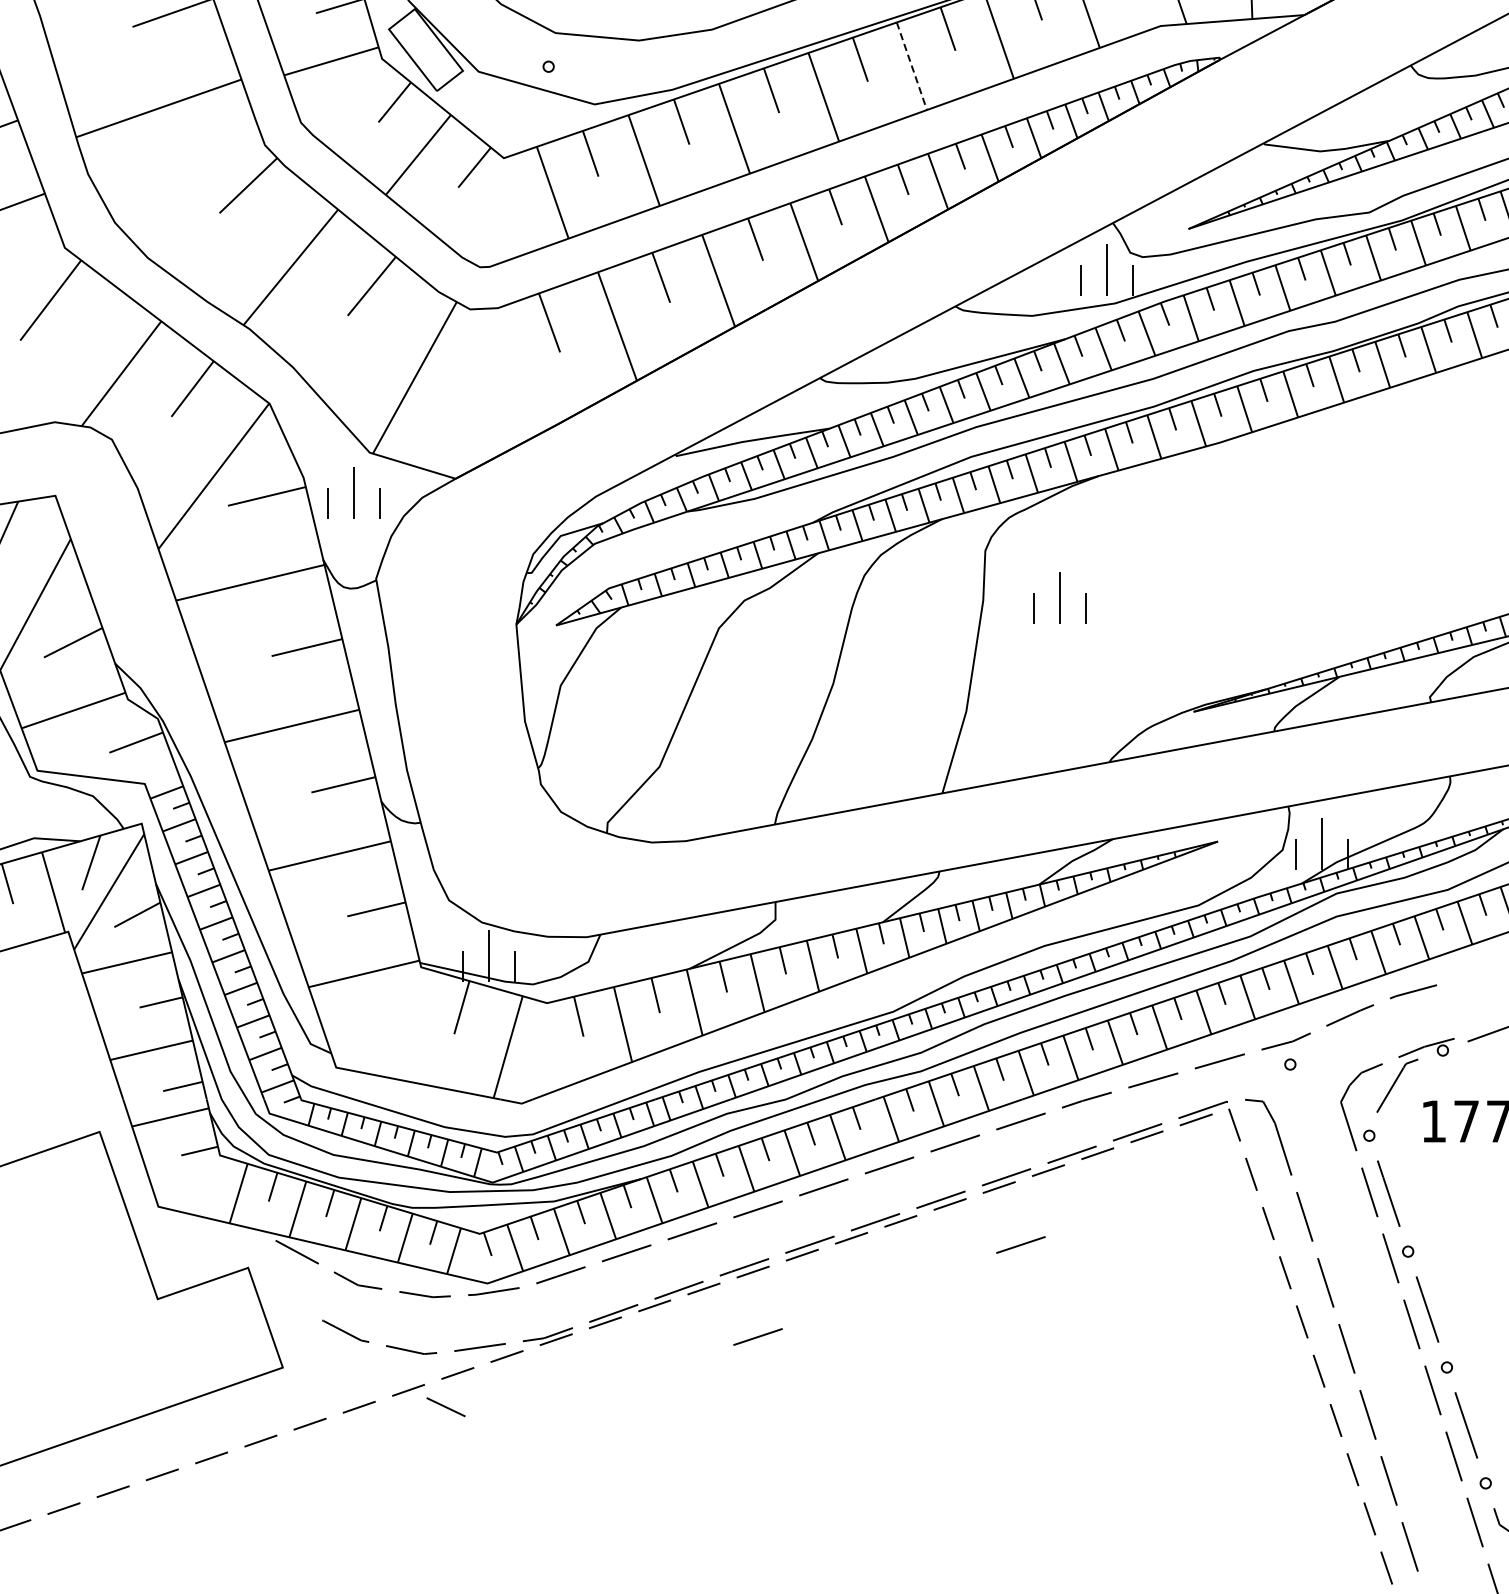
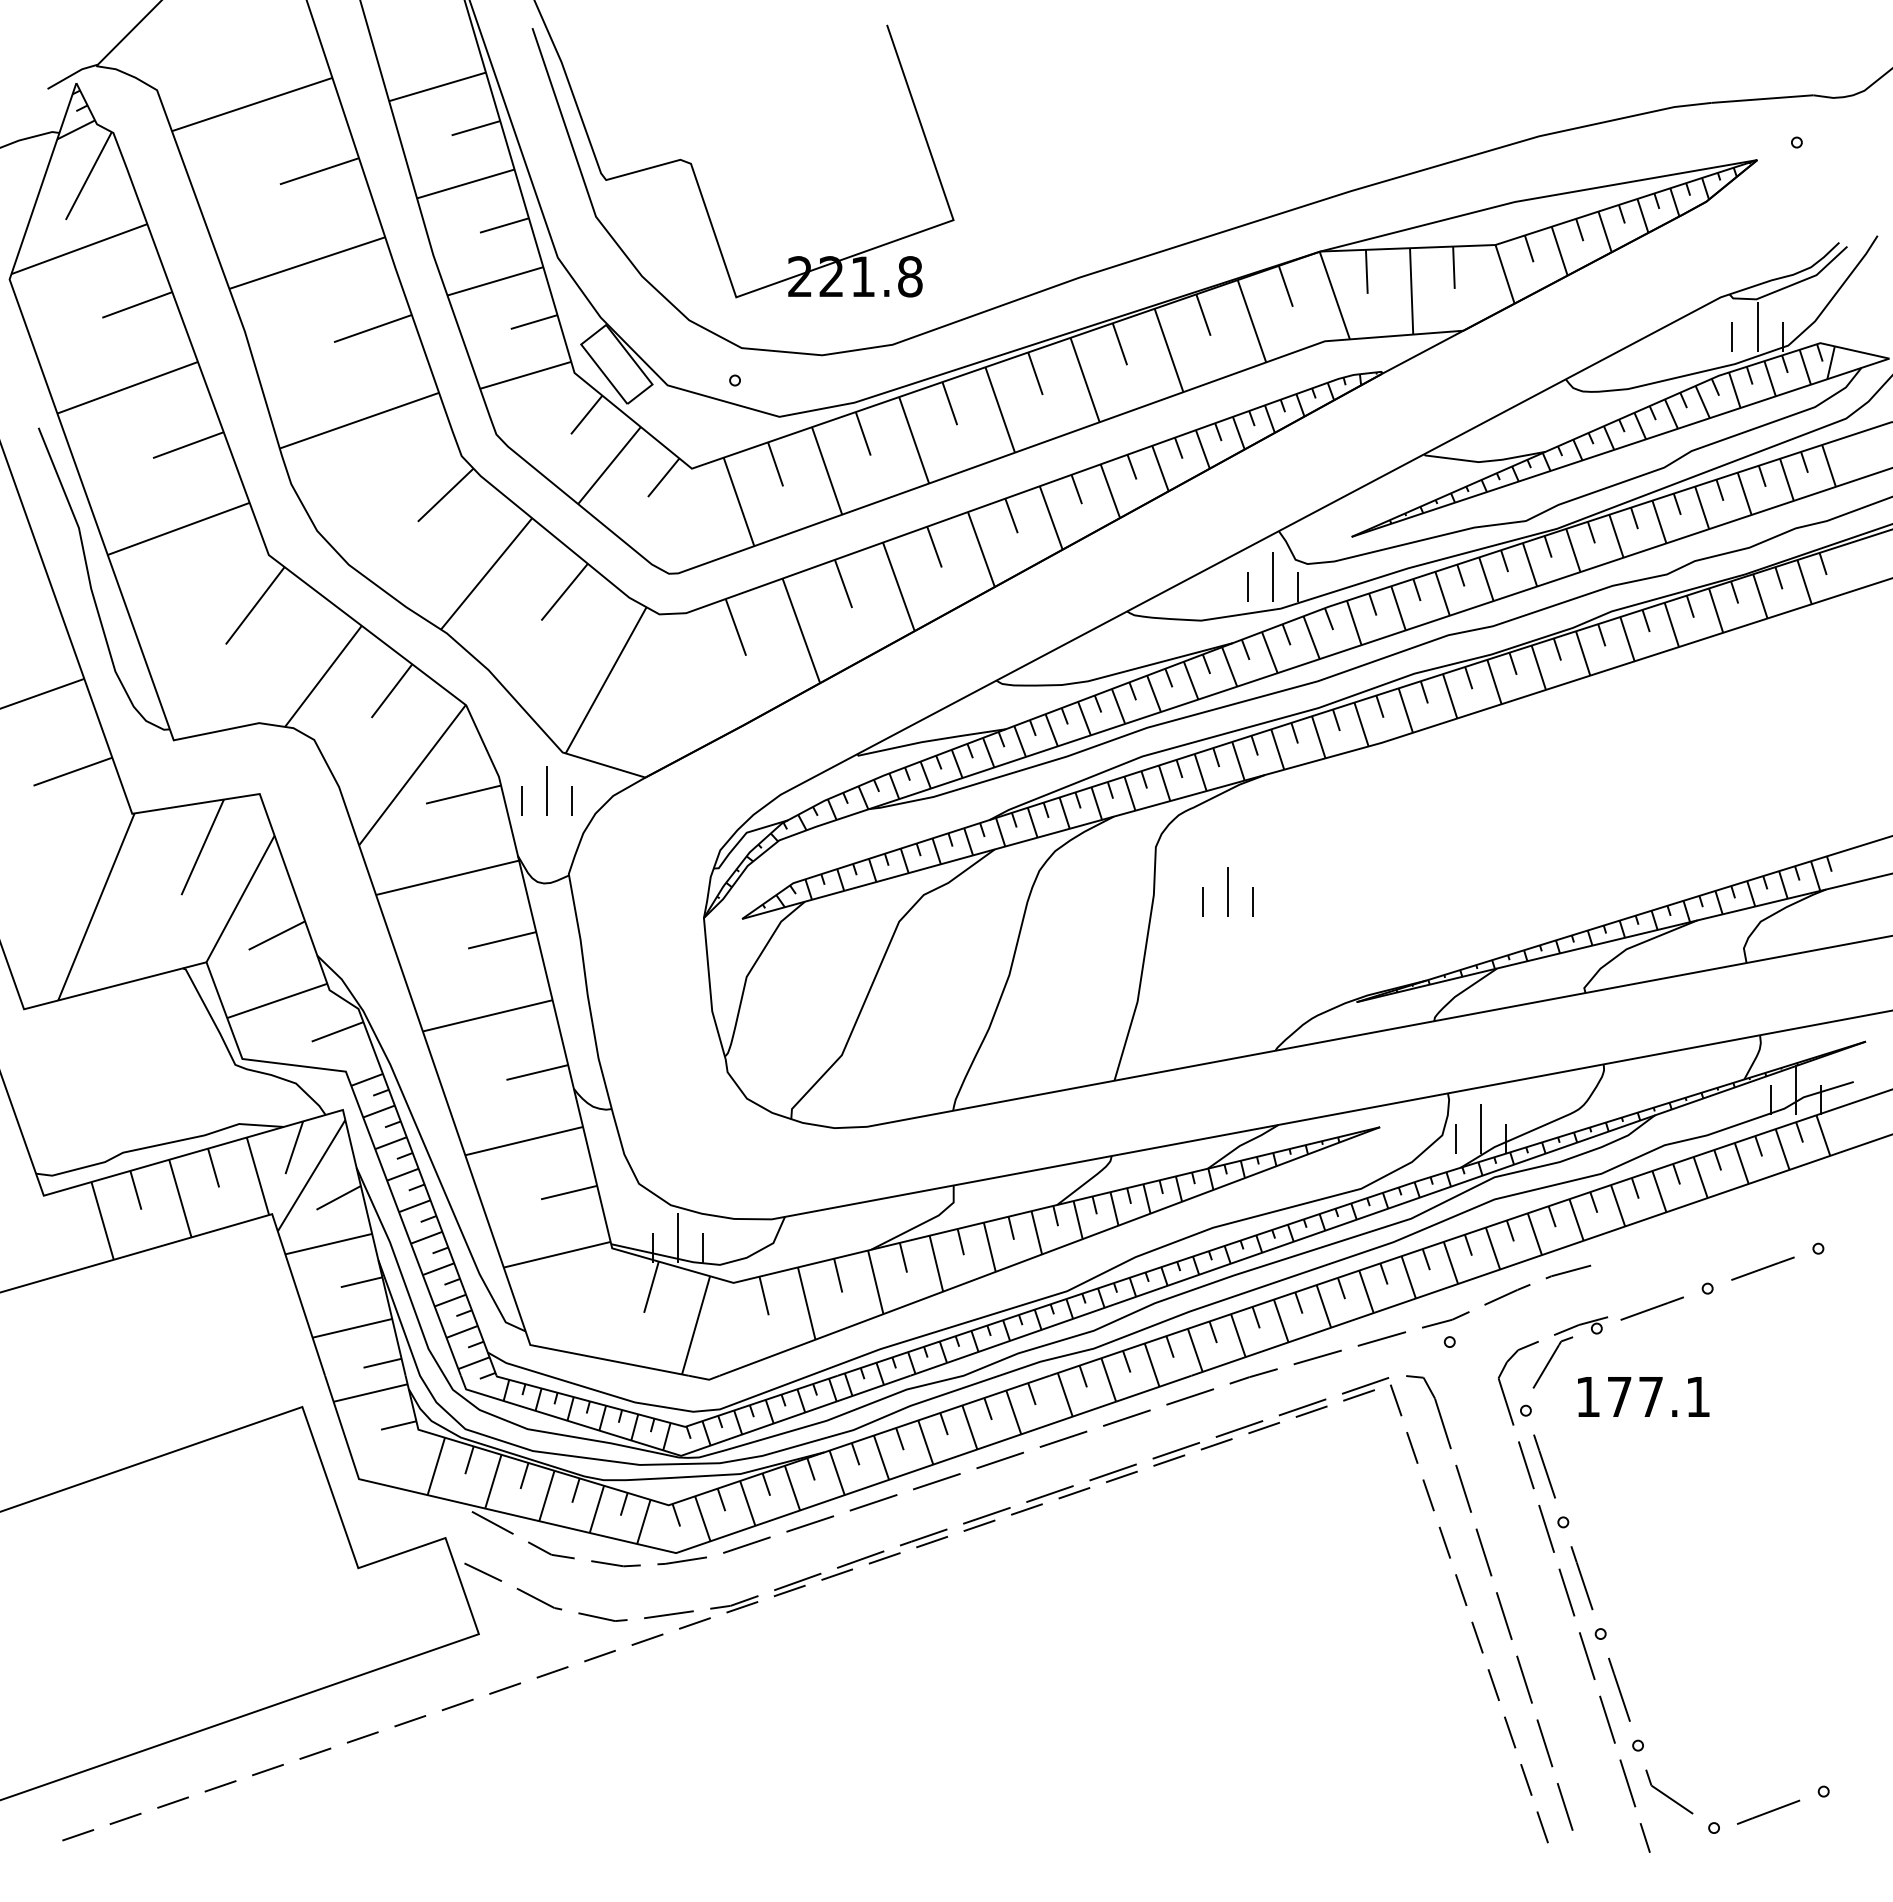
line: (912, 66) -> (1085, 380), dashed -> solid
line: (1020, 1244) -> (1189, 1515), removed
line: (757, 1336) -> (936, 1604), removed
line: (446, 1406) -> (483, 1571), moved

